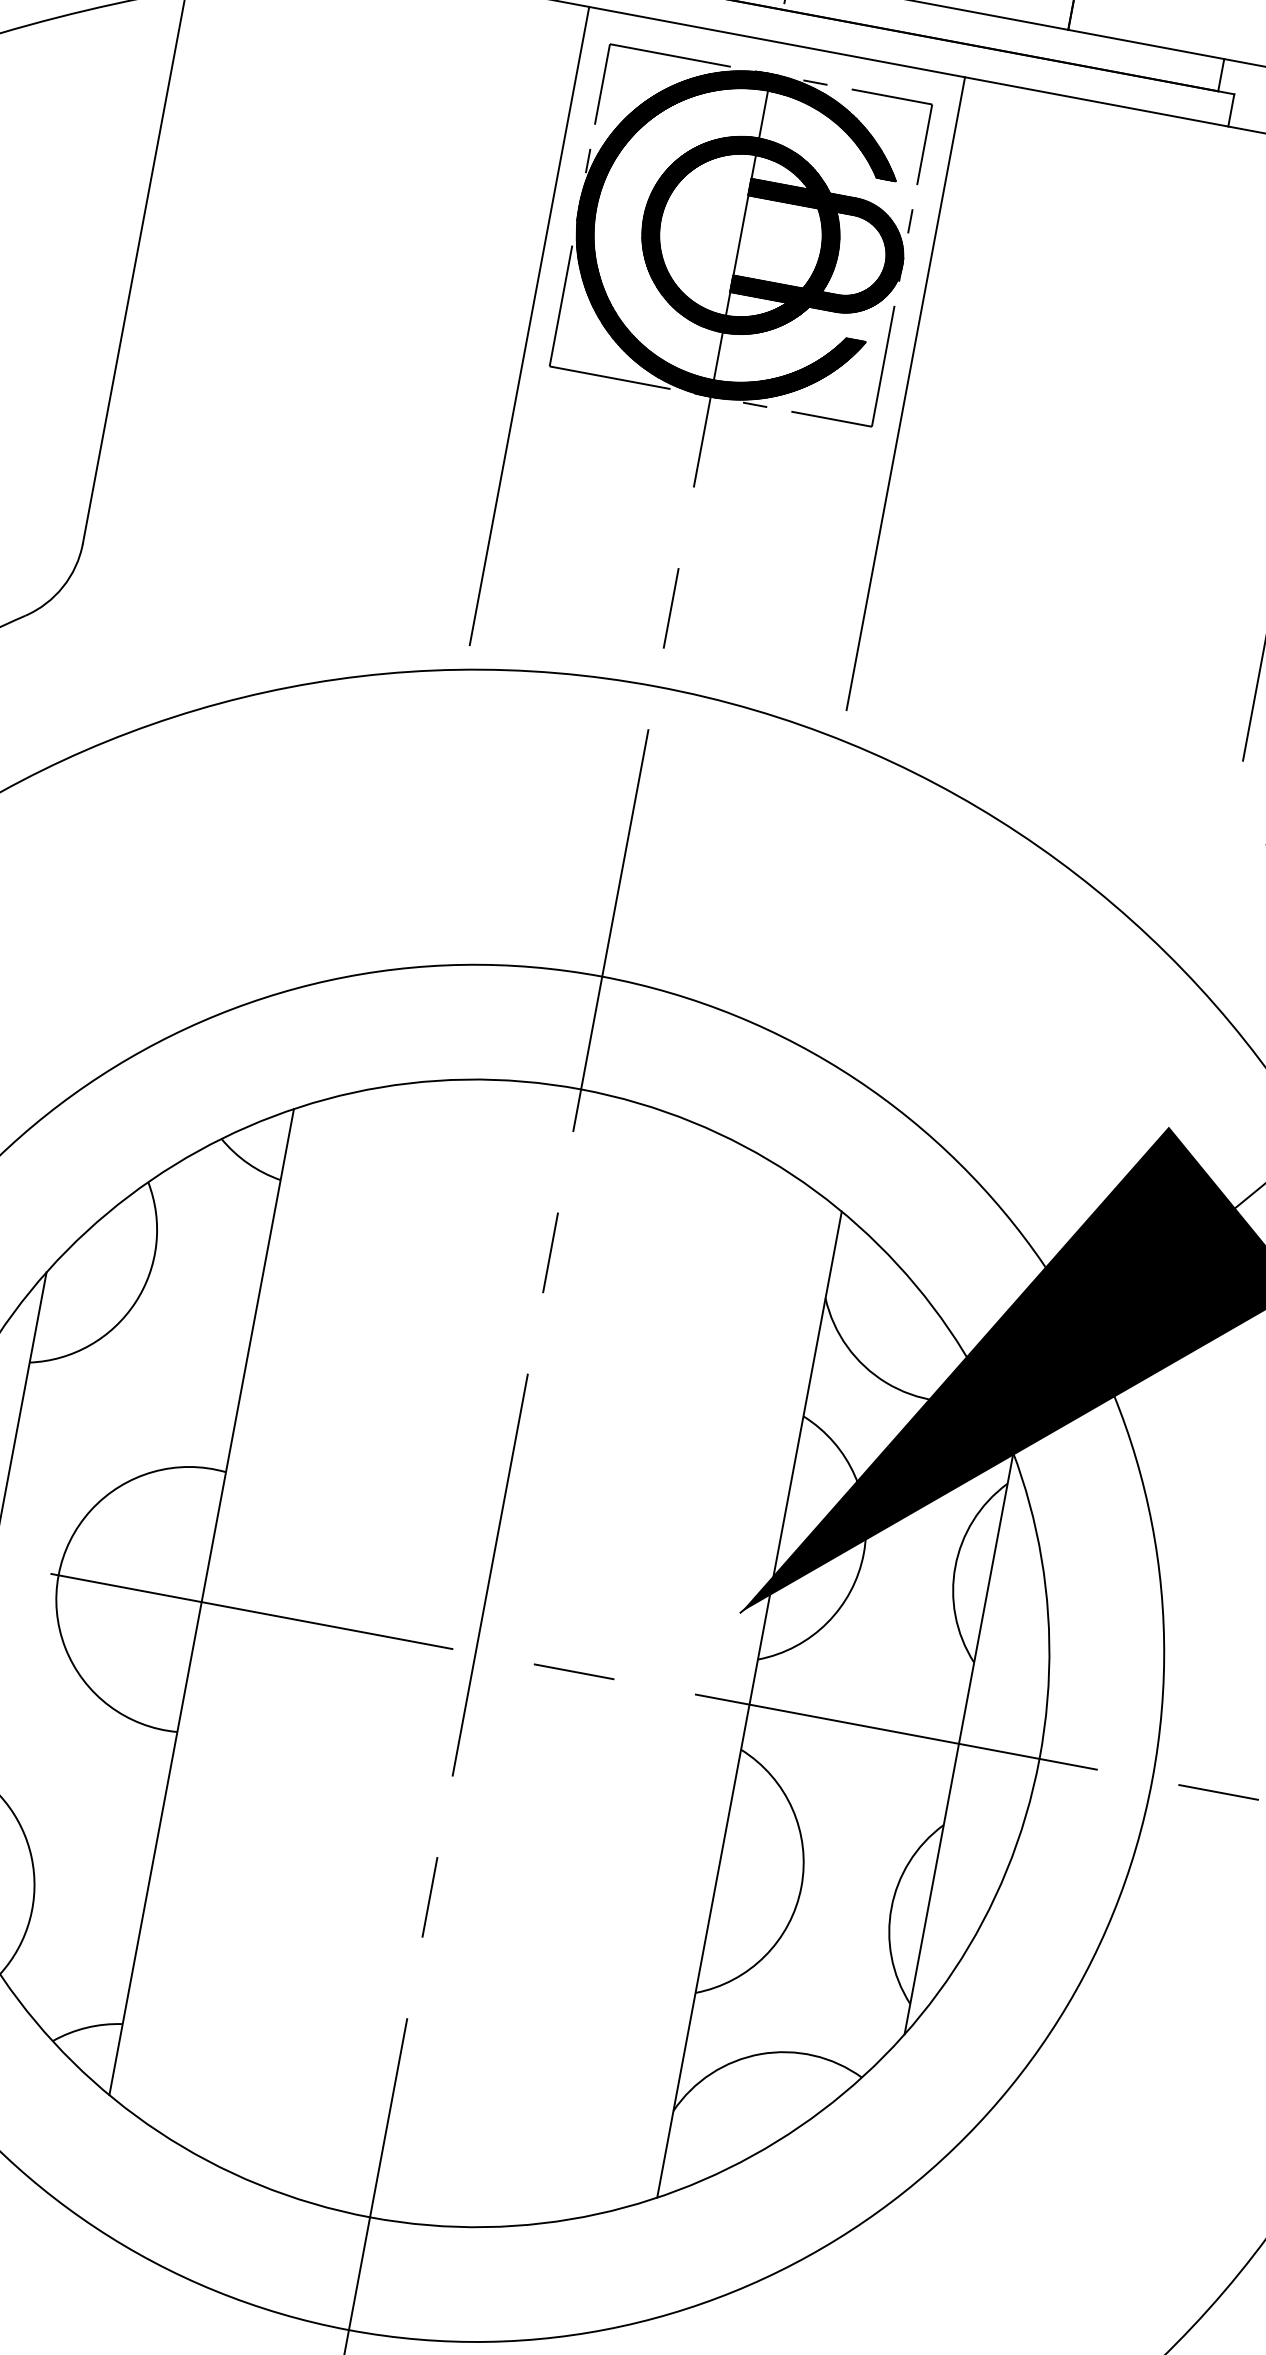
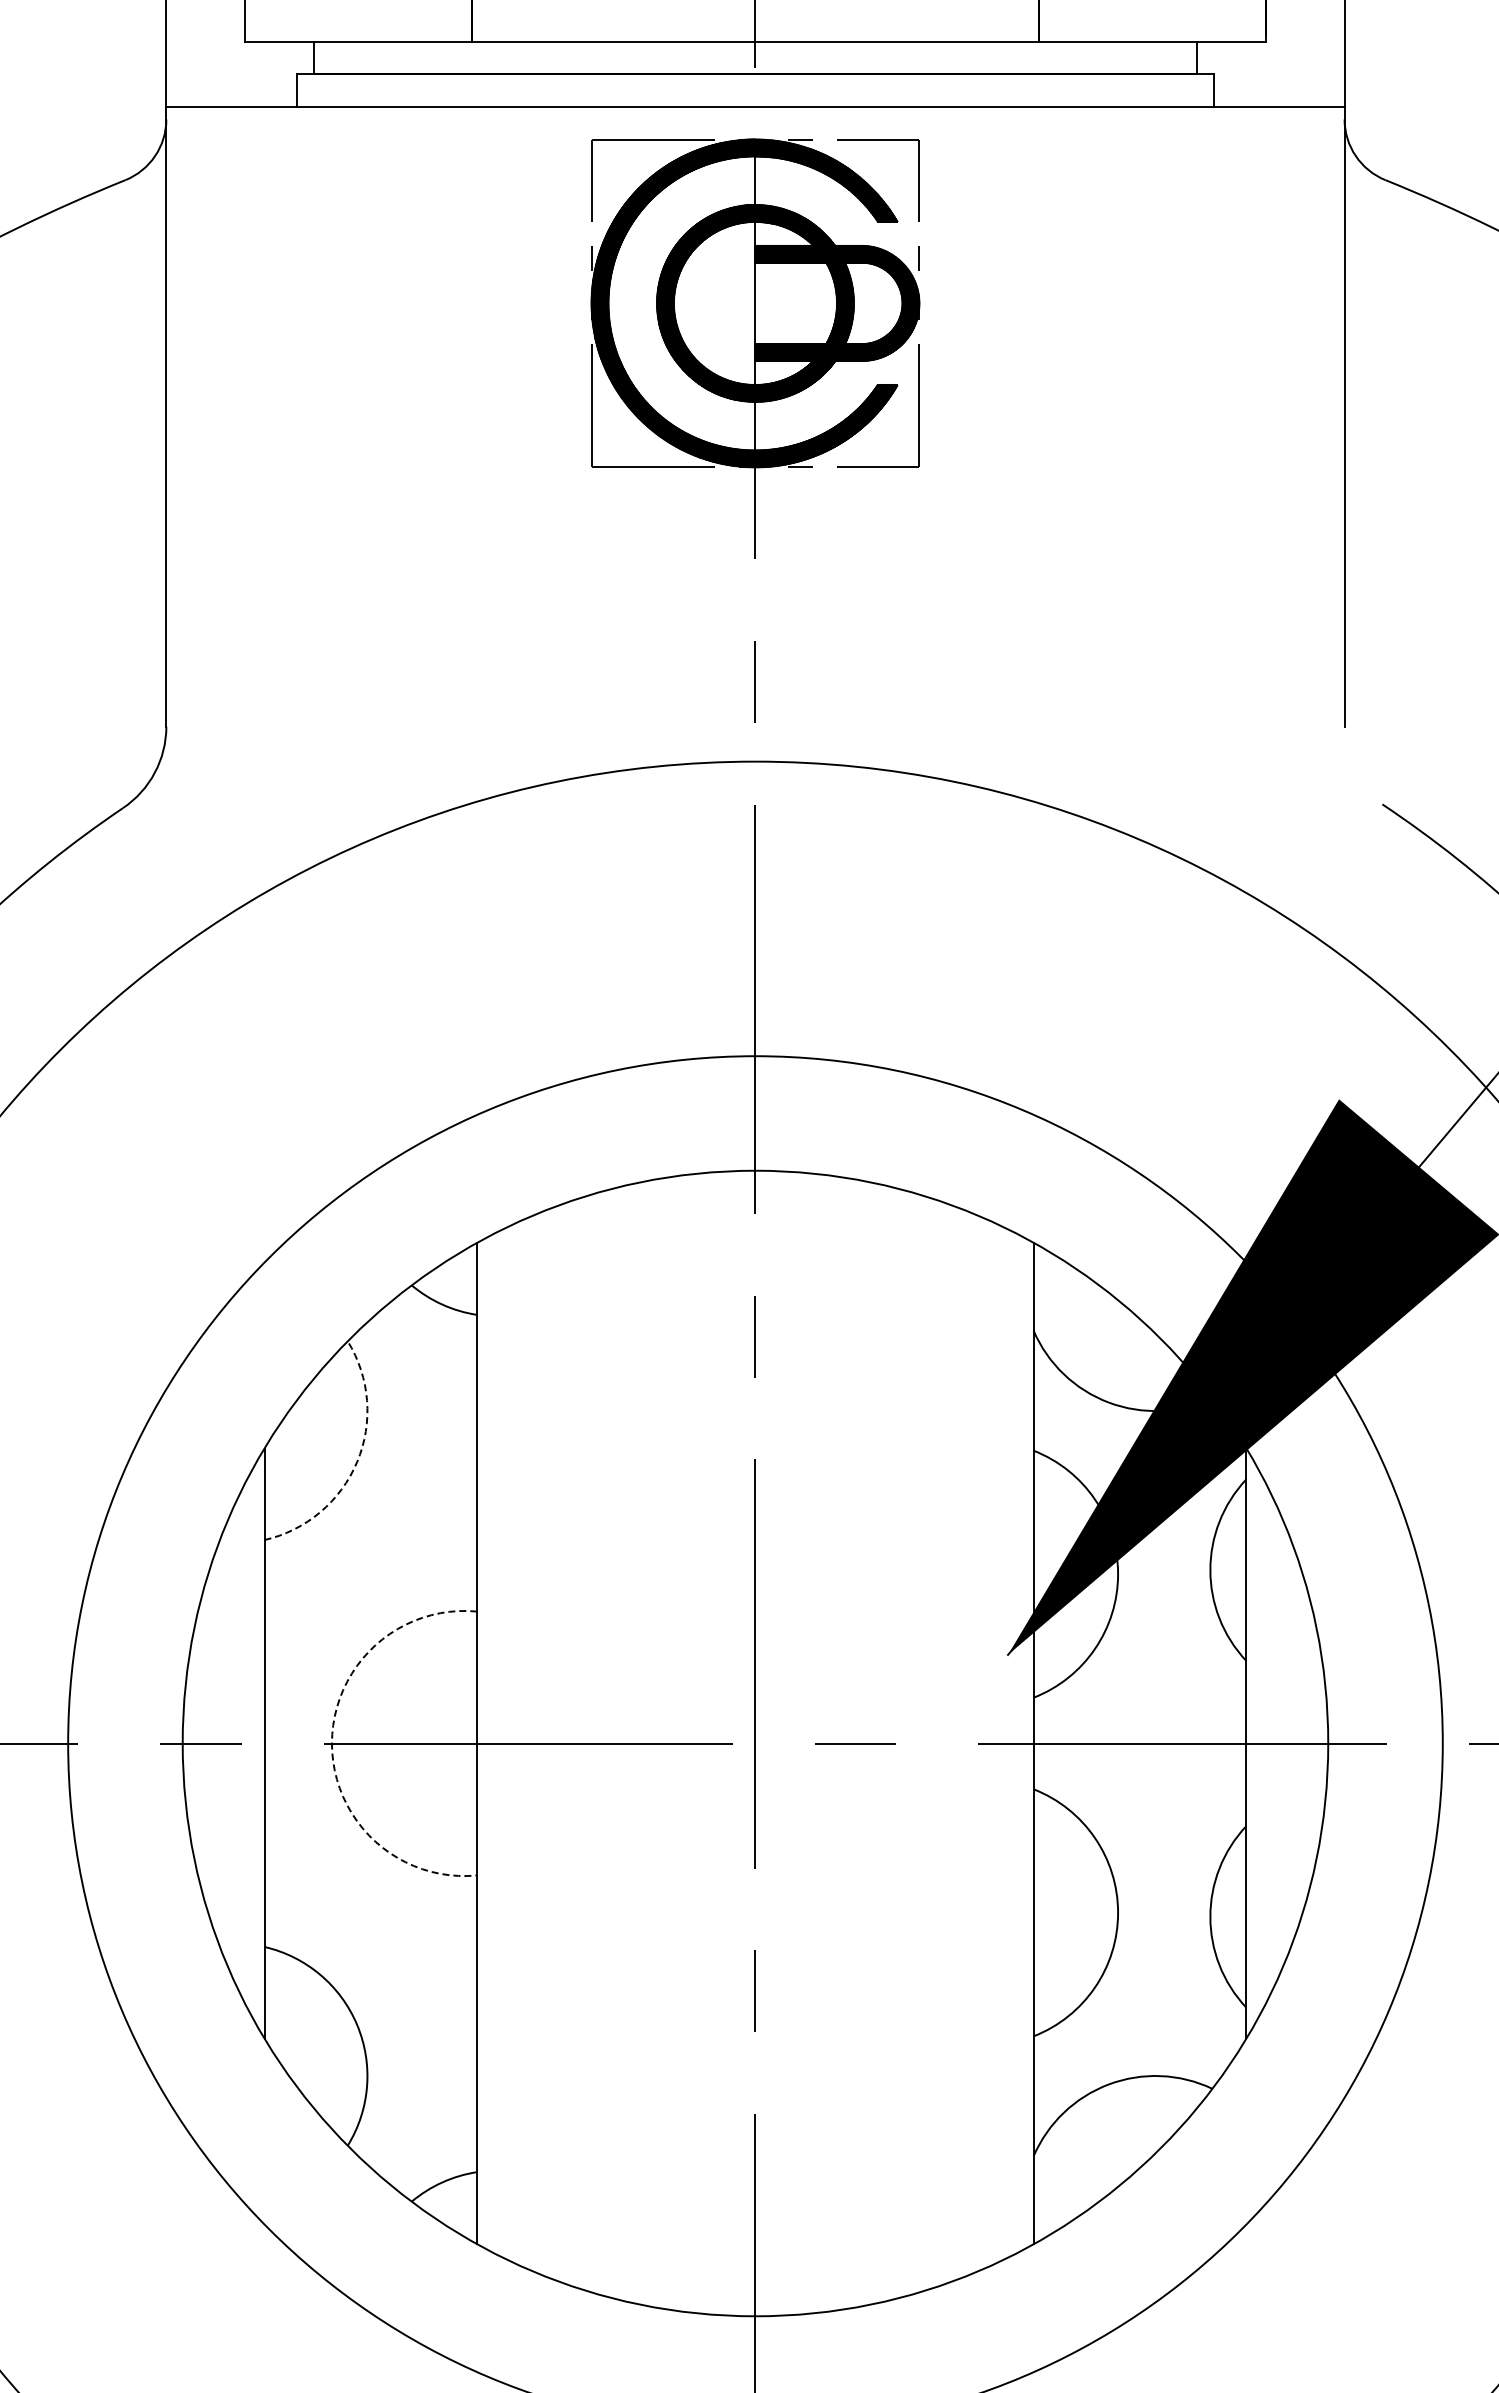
line: (529, 326) -> (564, 431), removed
line: (905, 393) -> (946, 428), removed
arc: (135, 1303) -> (357, 1462), solid -> dashed
arc: (58, 1575) -> (331, 1743), solid -> dashed

